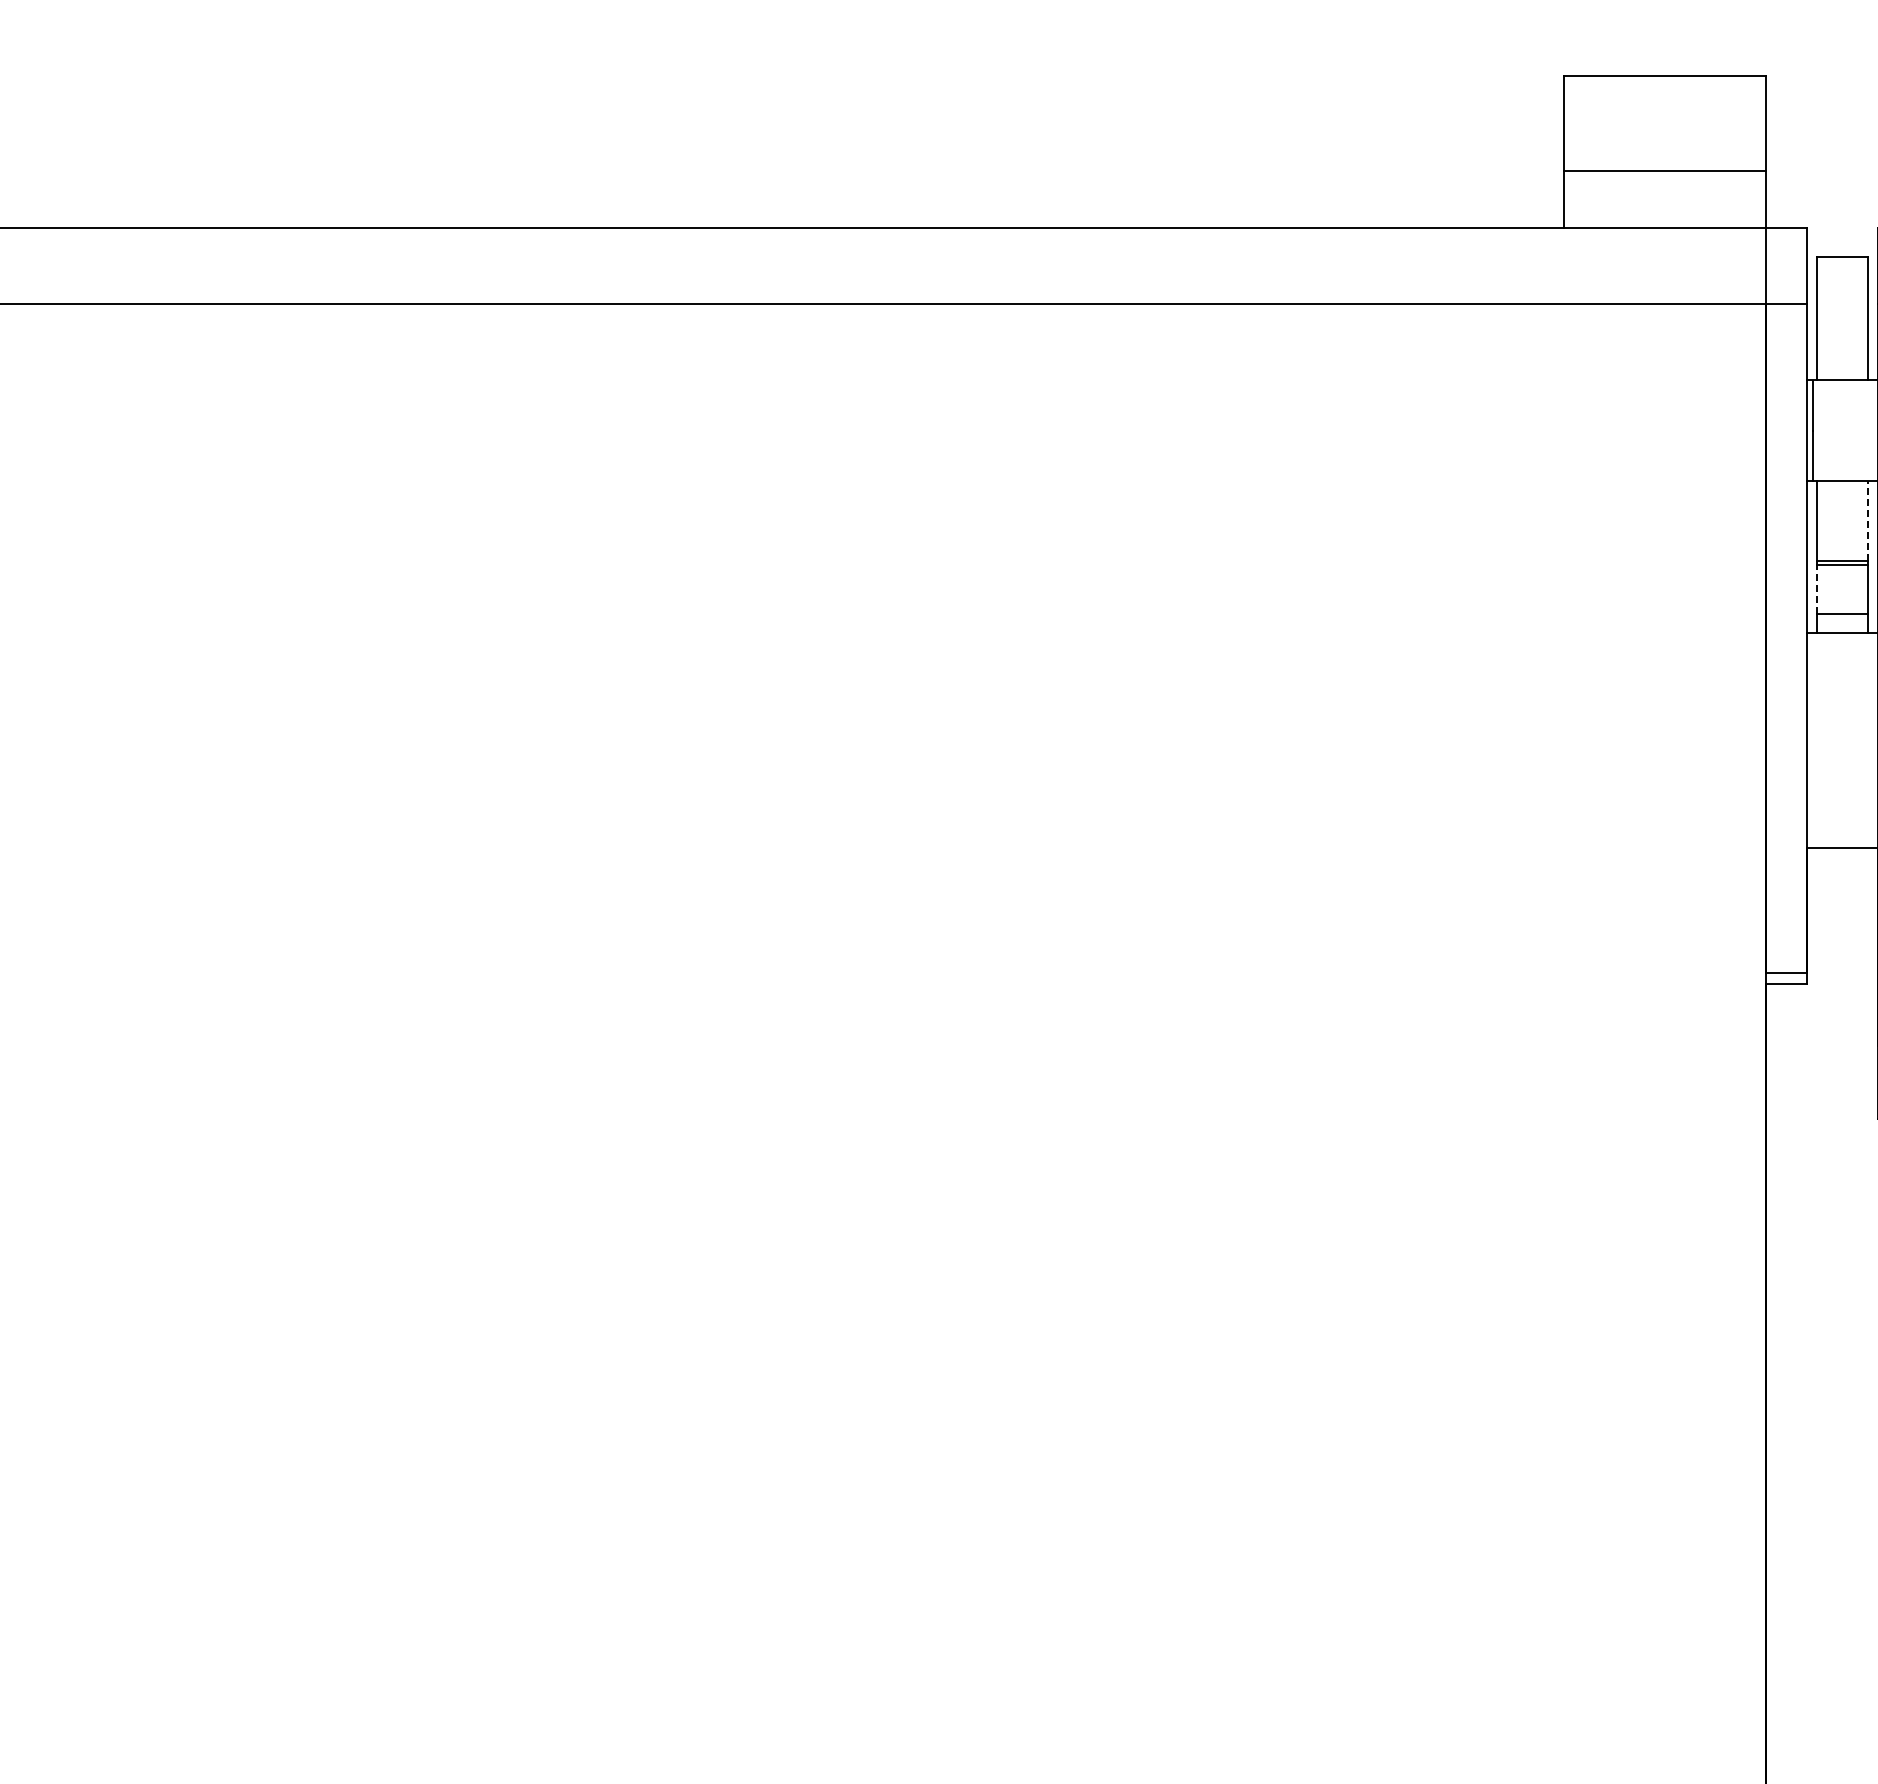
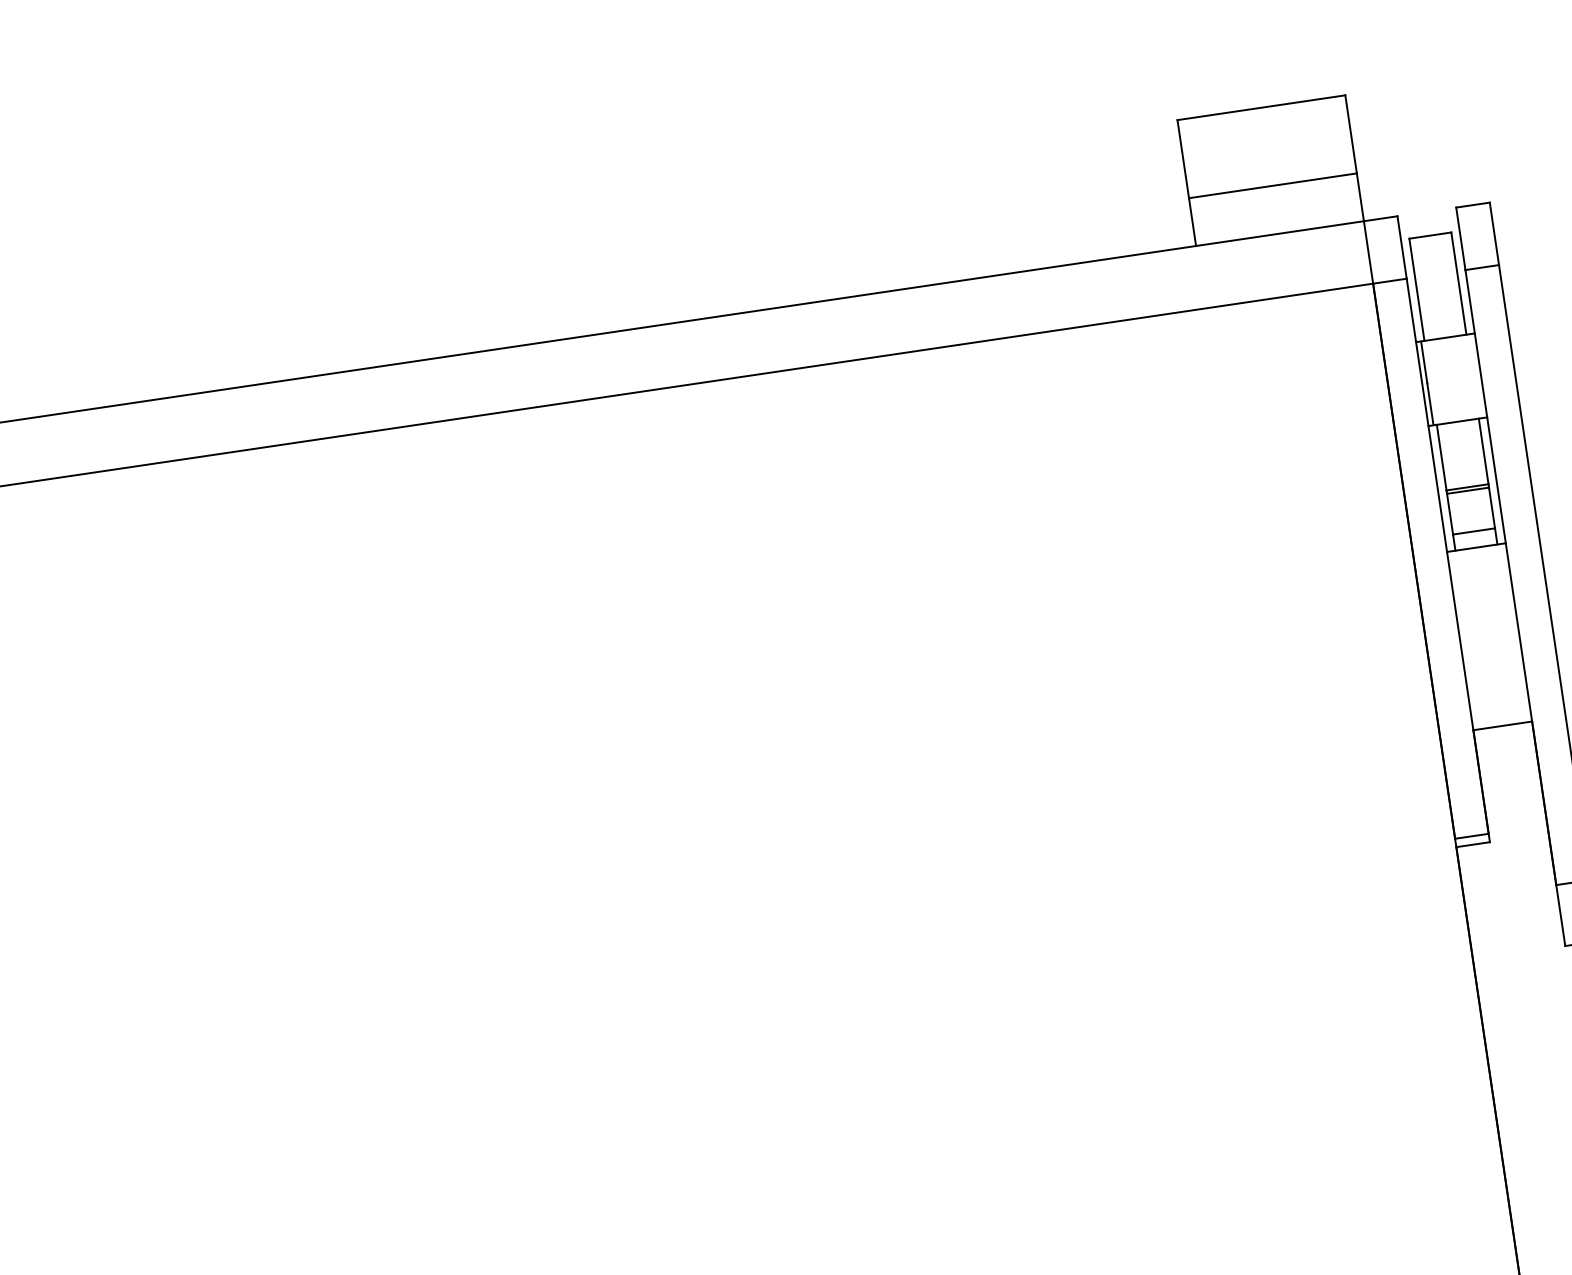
line: (1867, 521) -> (1483, 451), dashed -> solid
line: (1817, 589) -> (1450, 514), dashed -> solid

